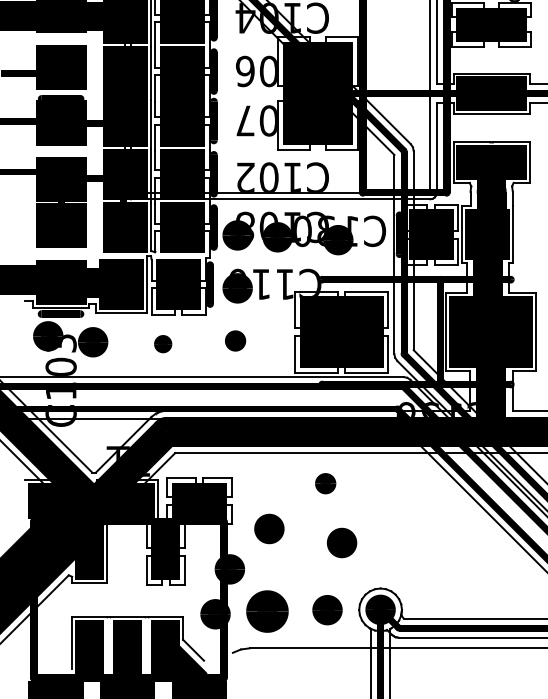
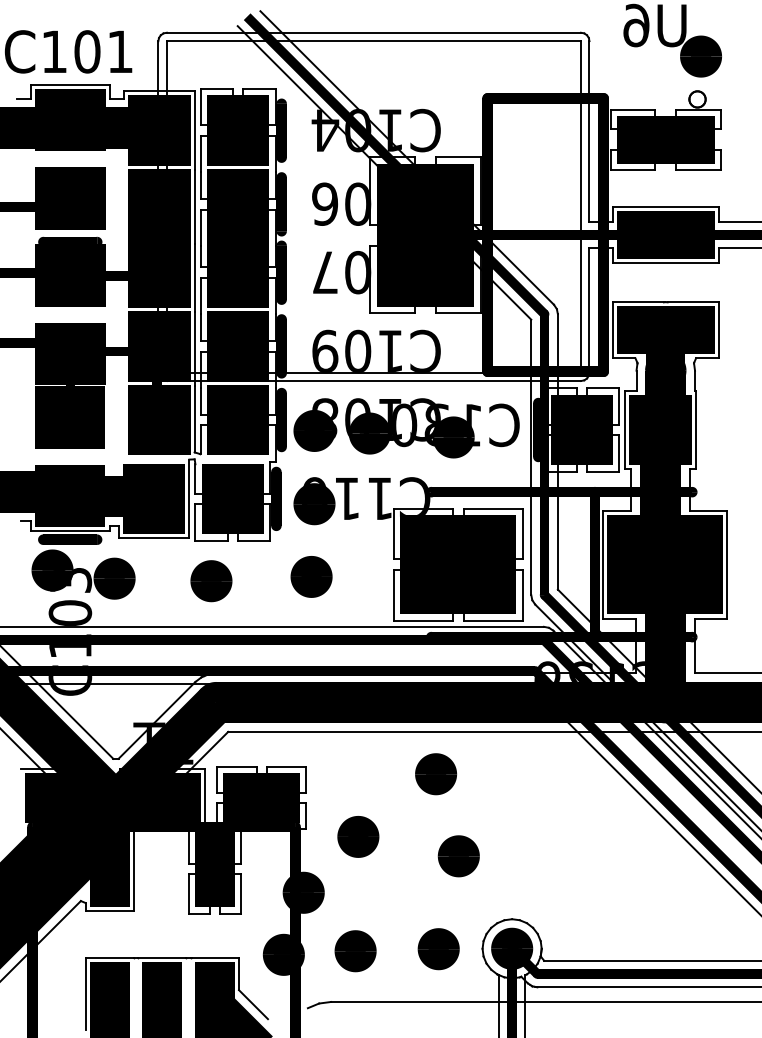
text: (245, 177) -> (325, 350), C102 -> C109
part: (235, 340) -> (311, 576), size x1.43
part: (163, 344) -> (211, 581), size x1.67
part: (325, 483) -> (436, 774), size x1.43
part: (267, 611) -> (355, 951), size x0.71

